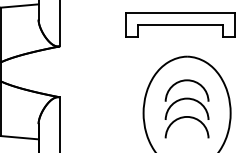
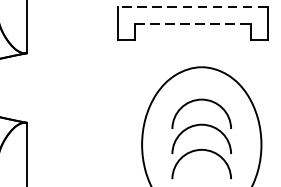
line: (180, 12) -> (192, 6), solid -> dashed
line: (181, 24) -> (194, 23), solid -> dashed

